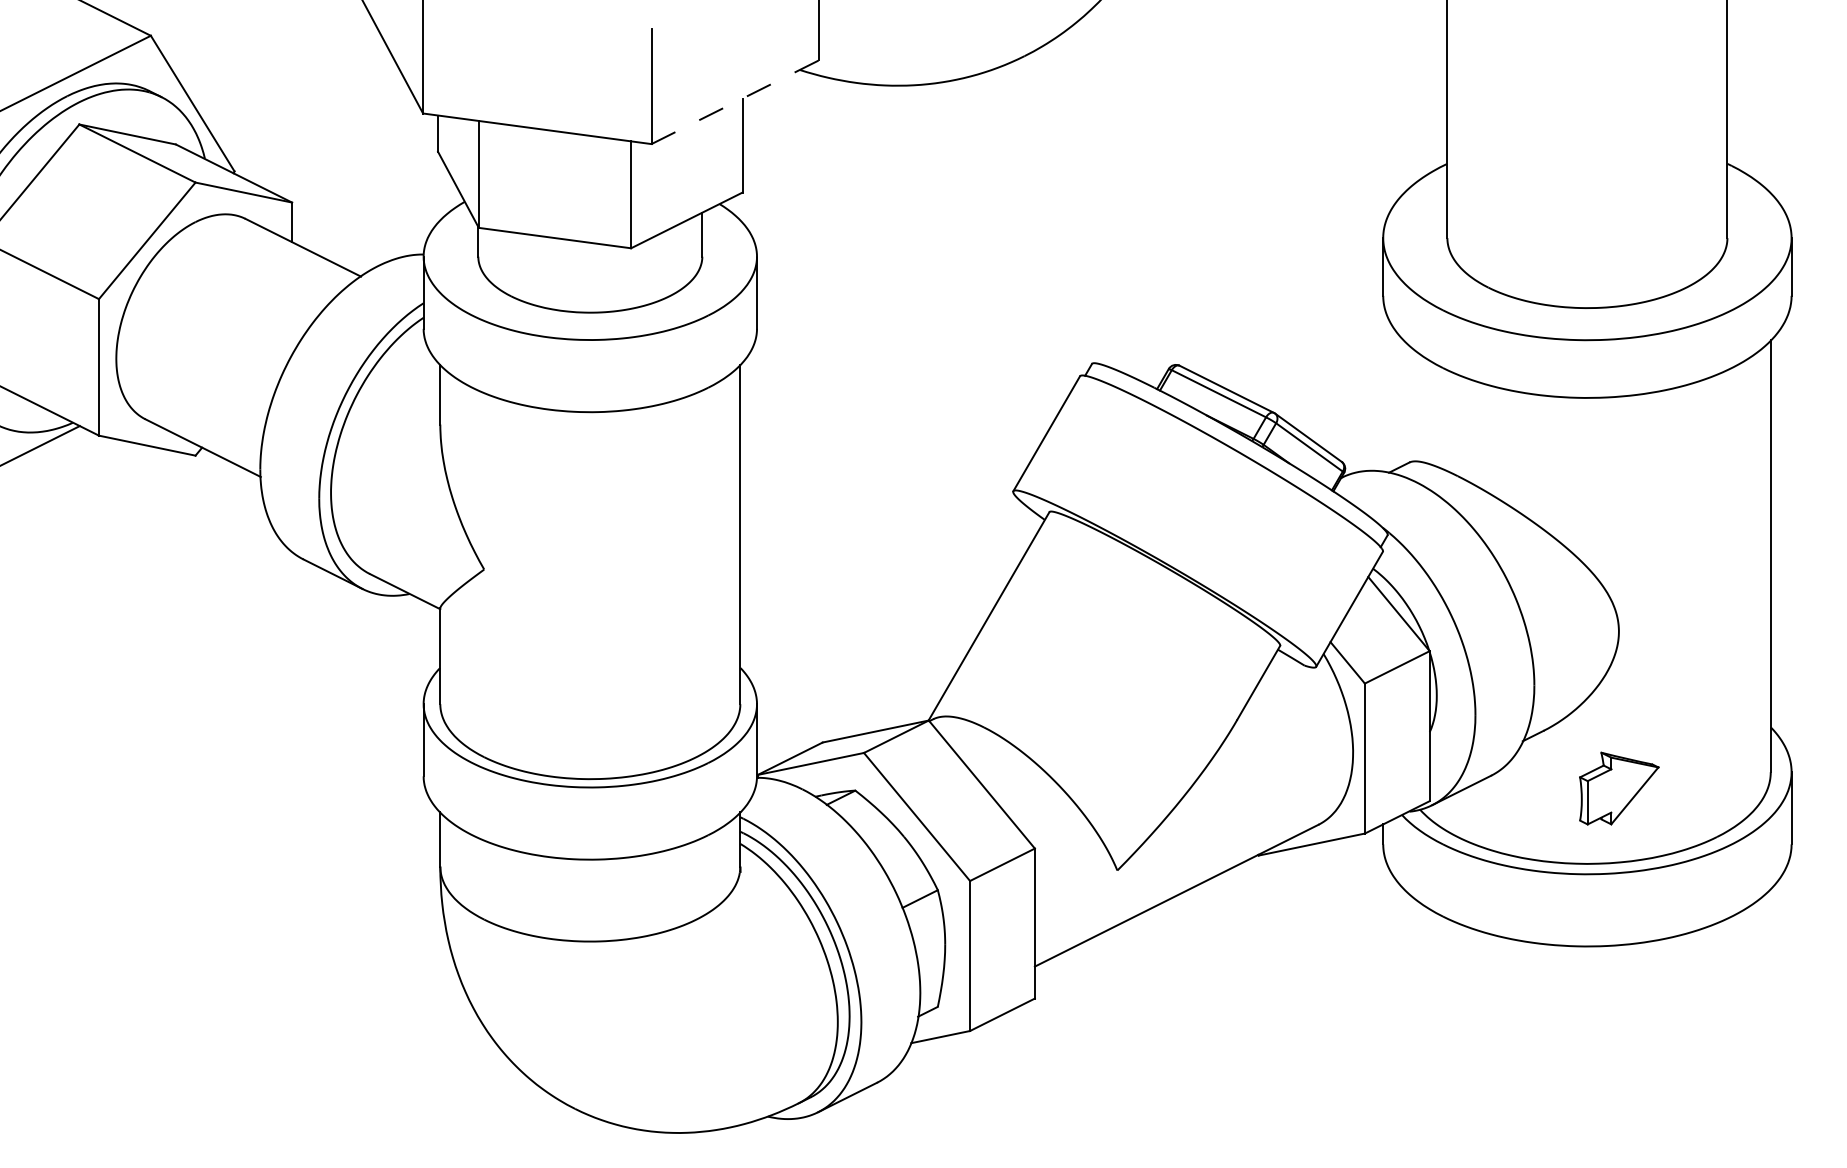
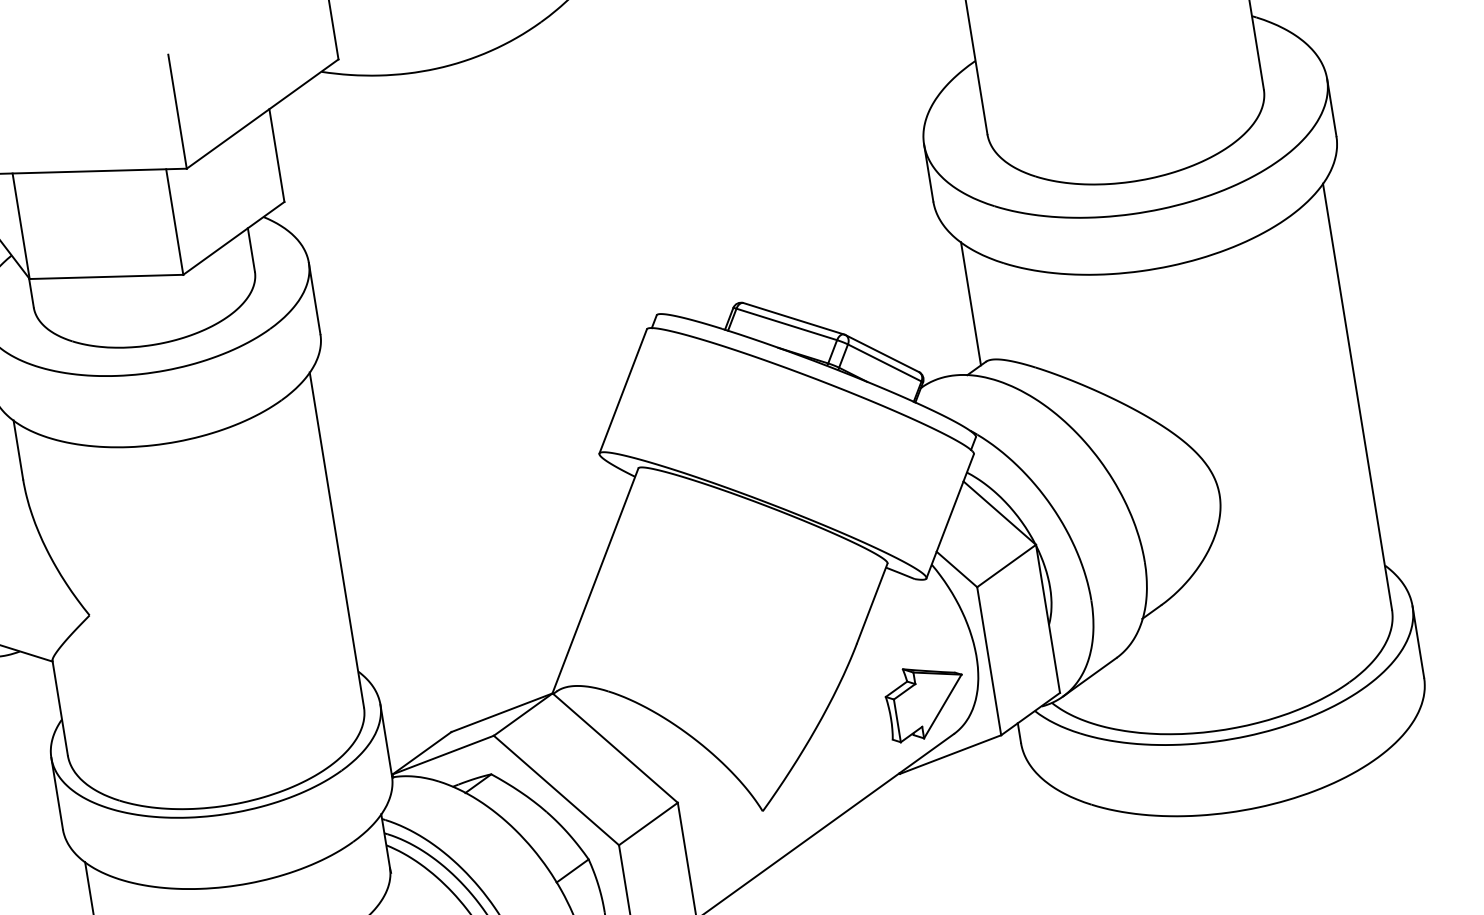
line: (735, 102) -> (263, 114), dashed -> solid
line: (1404, 402) -> (971, 303), added
part: (1619, 788) -> (926, 701), moved

